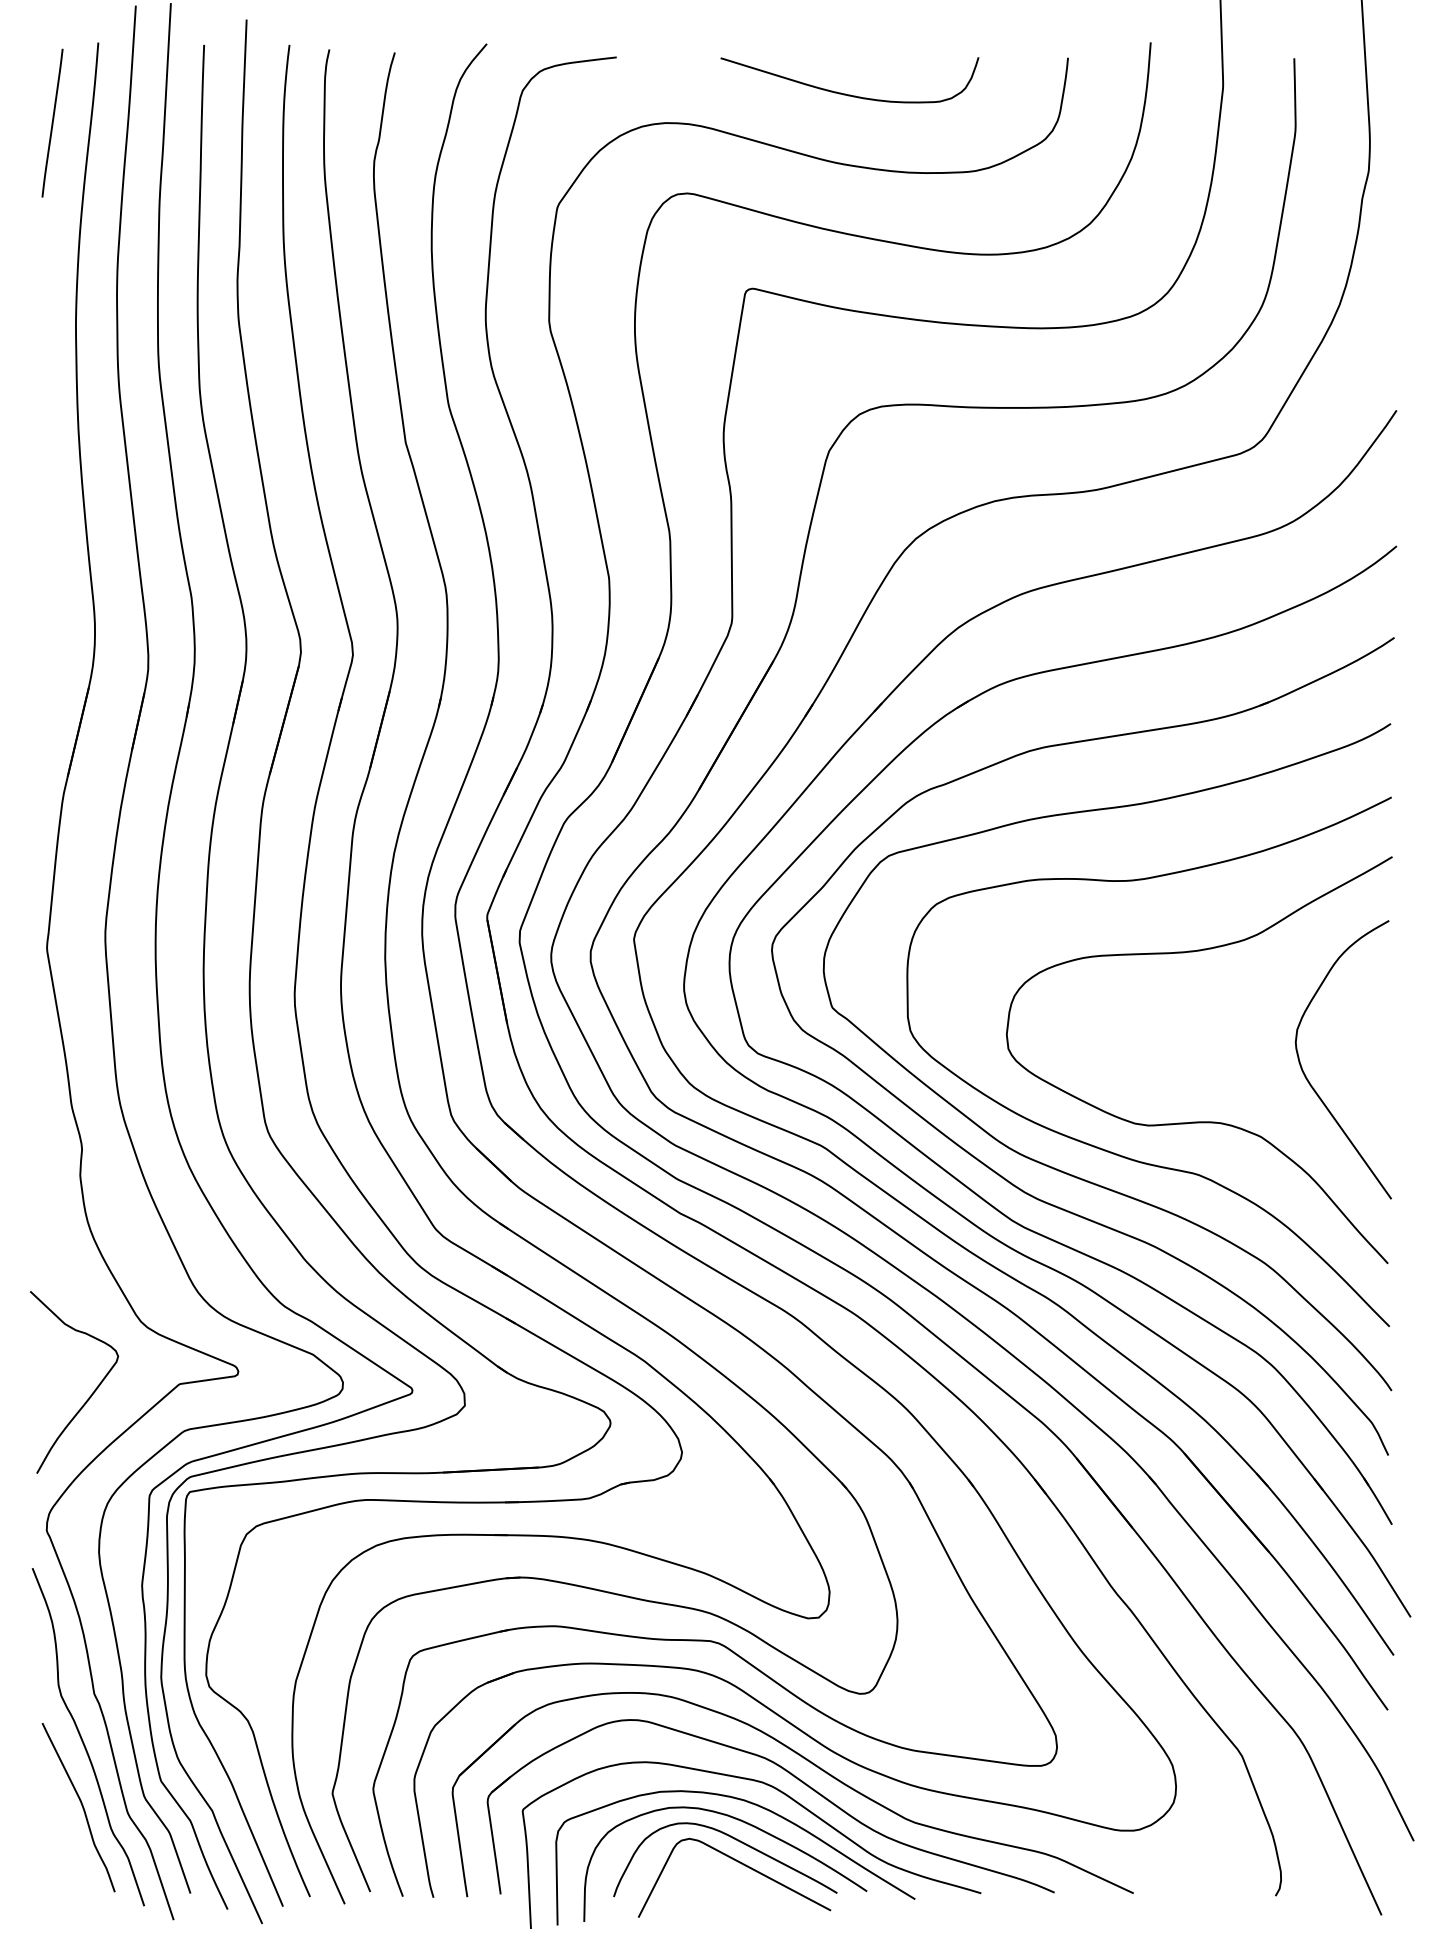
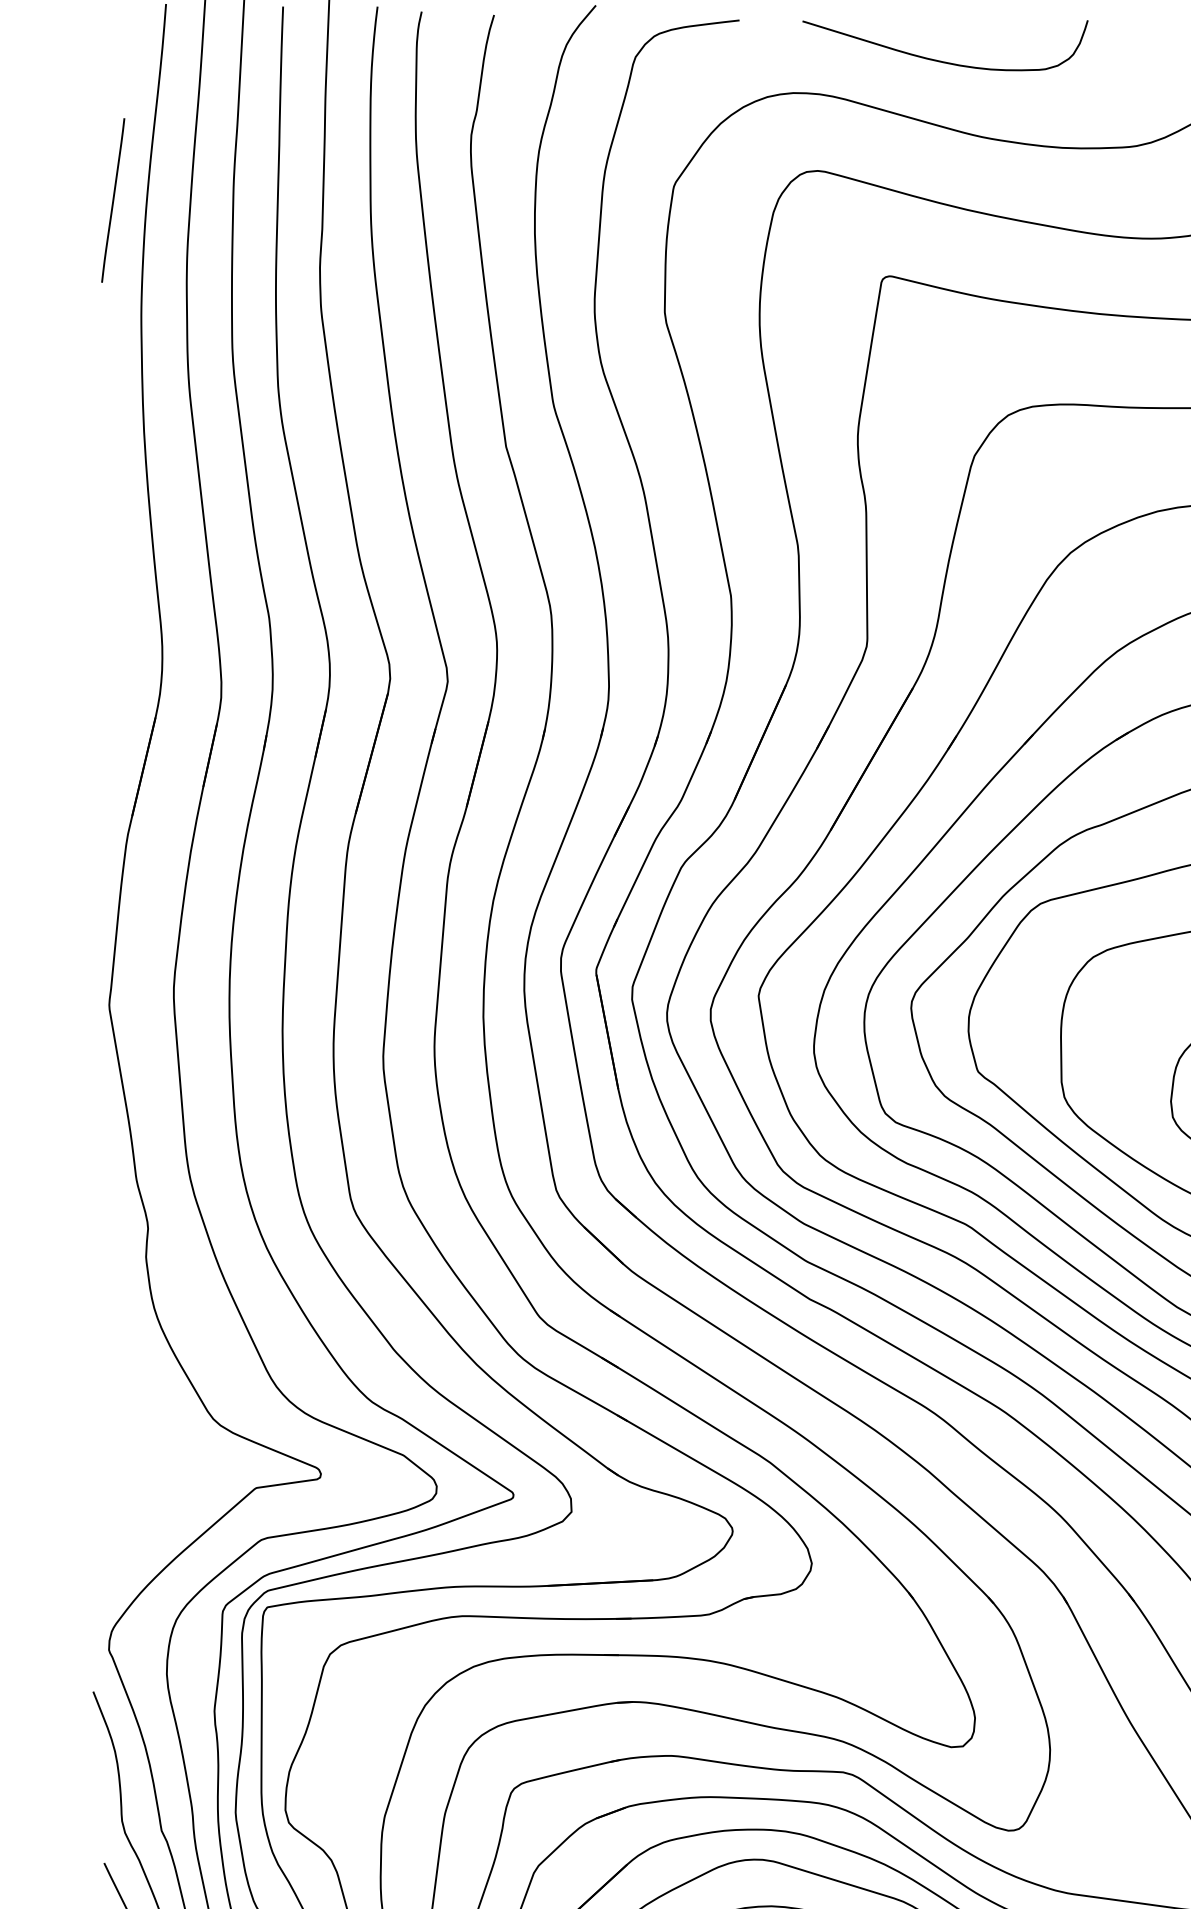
curve: (845, 93) -> (940, 60), moved
line: (52, 122) -> (113, 199), moved
curve: (91, 1393) -> (158, 1498), removed

